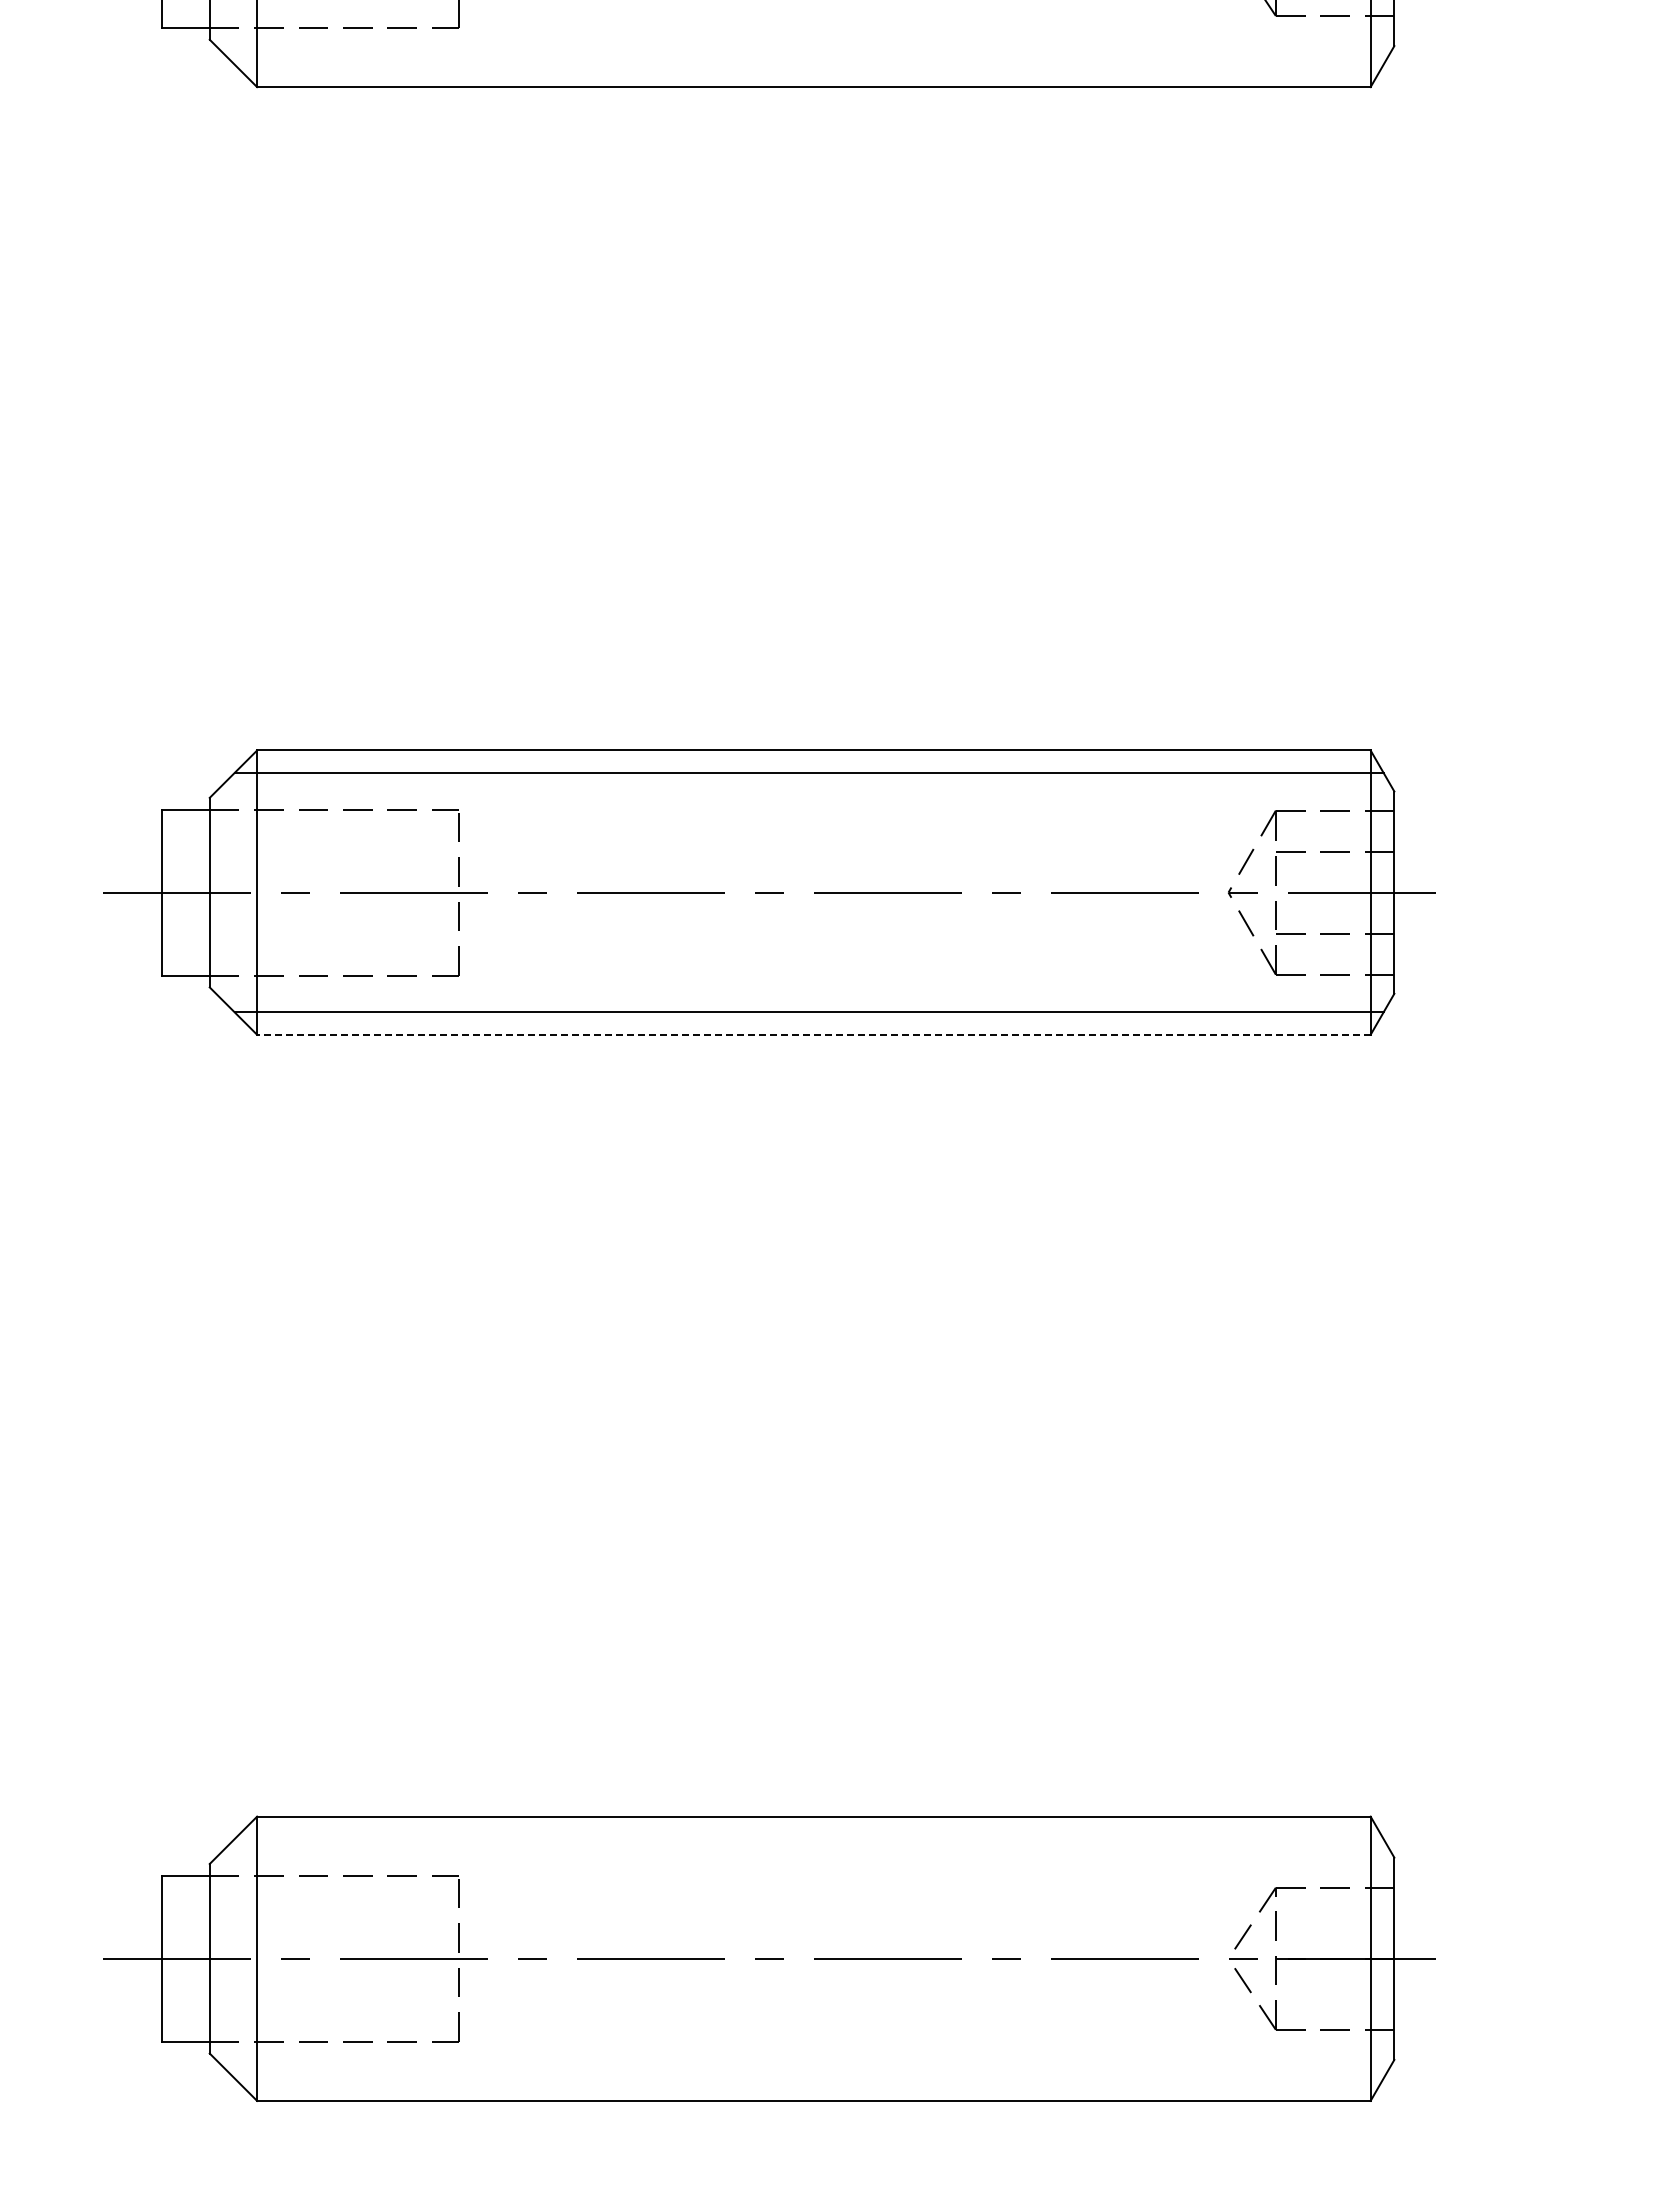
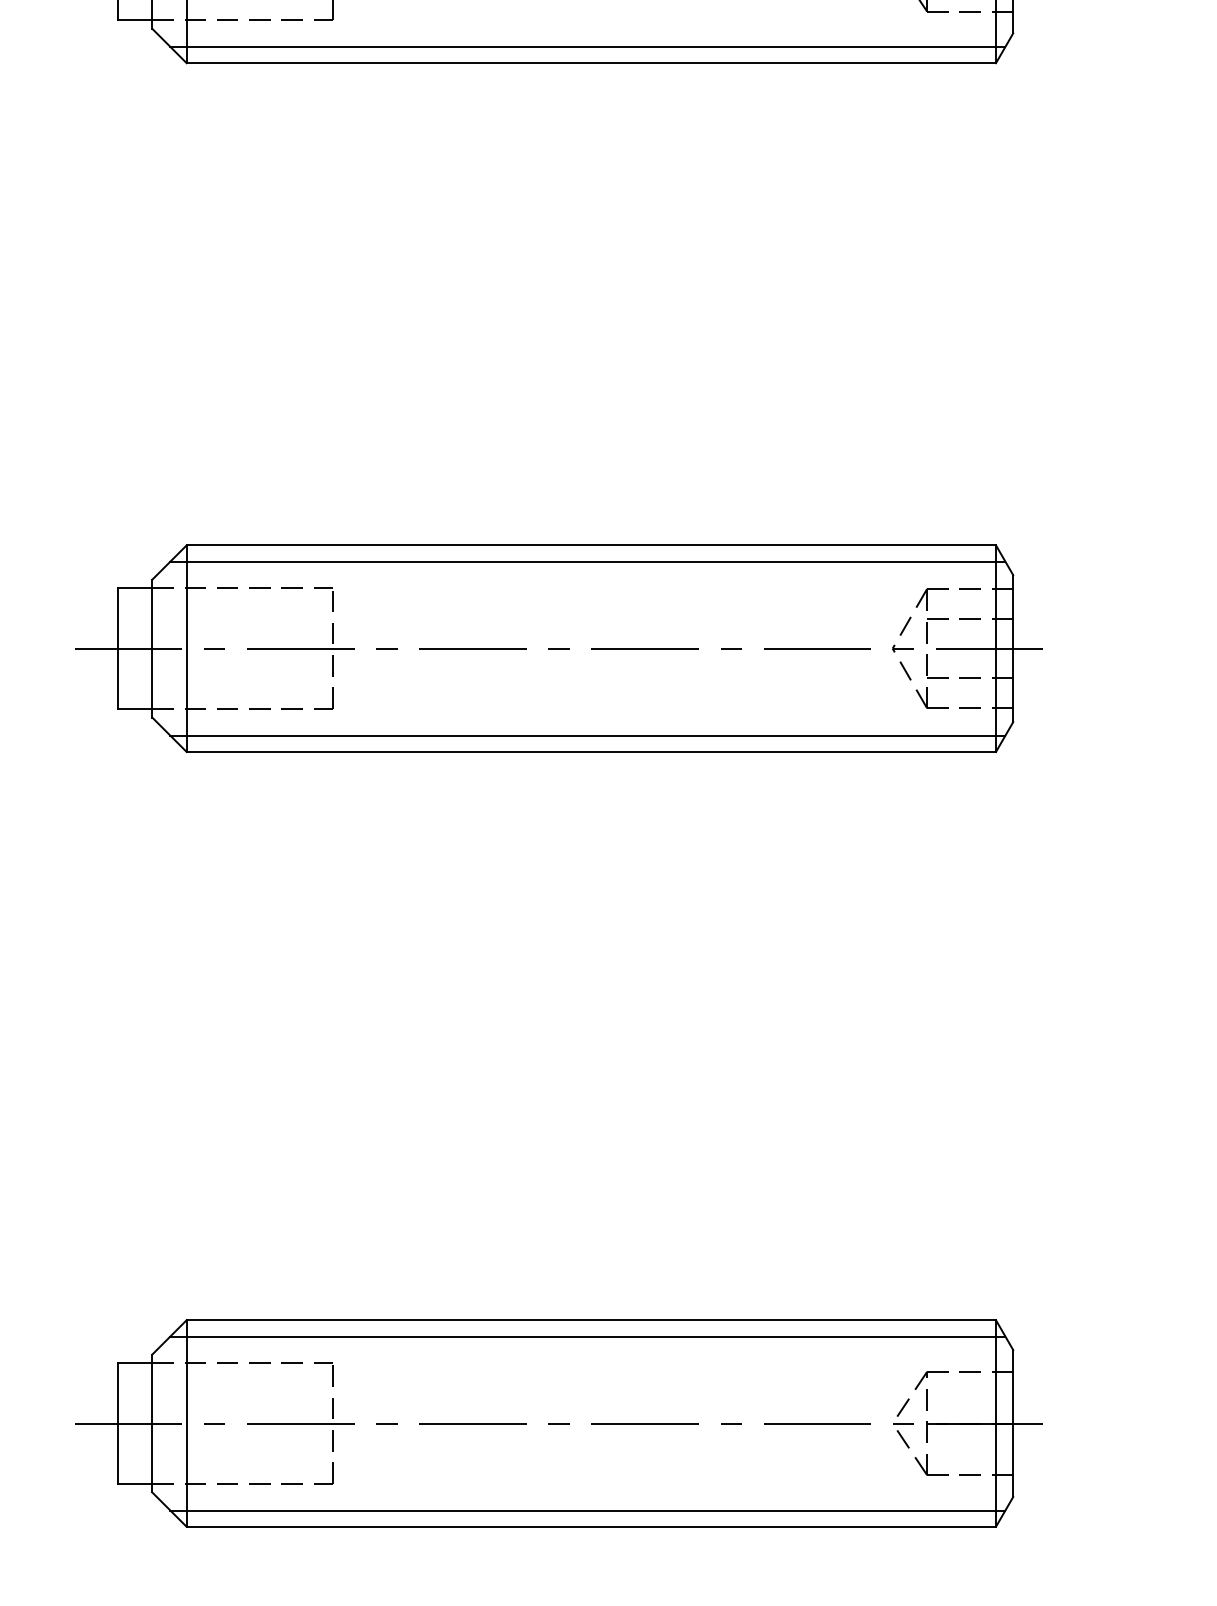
line: (808, 64) -> (587, 46), added
line: (813, 1034) -> (591, 751), dashed -> solid
line: (808, 1839) -> (587, 1336), added
line: (808, 2078) -> (587, 1510), added

